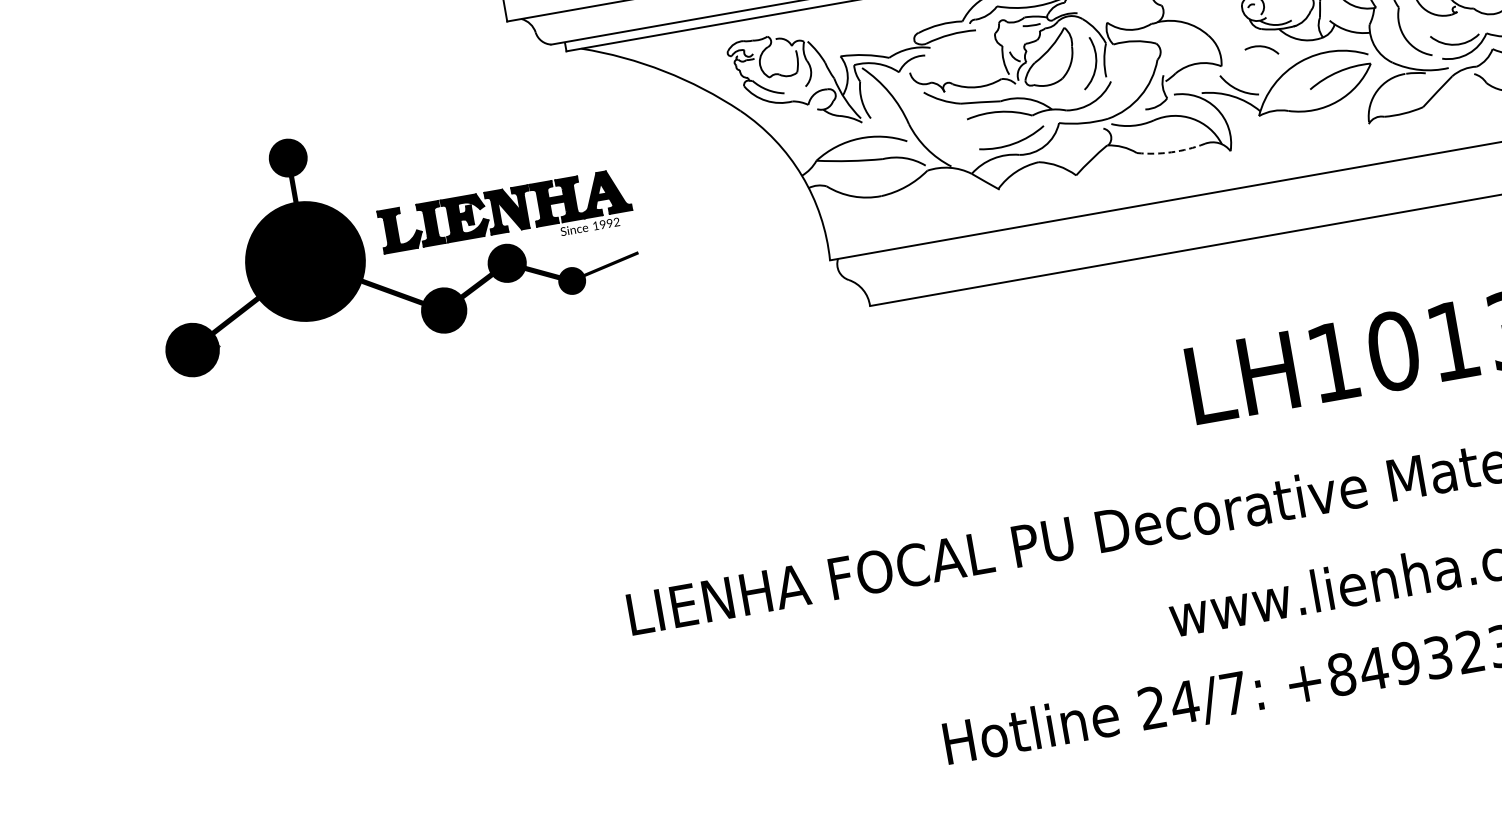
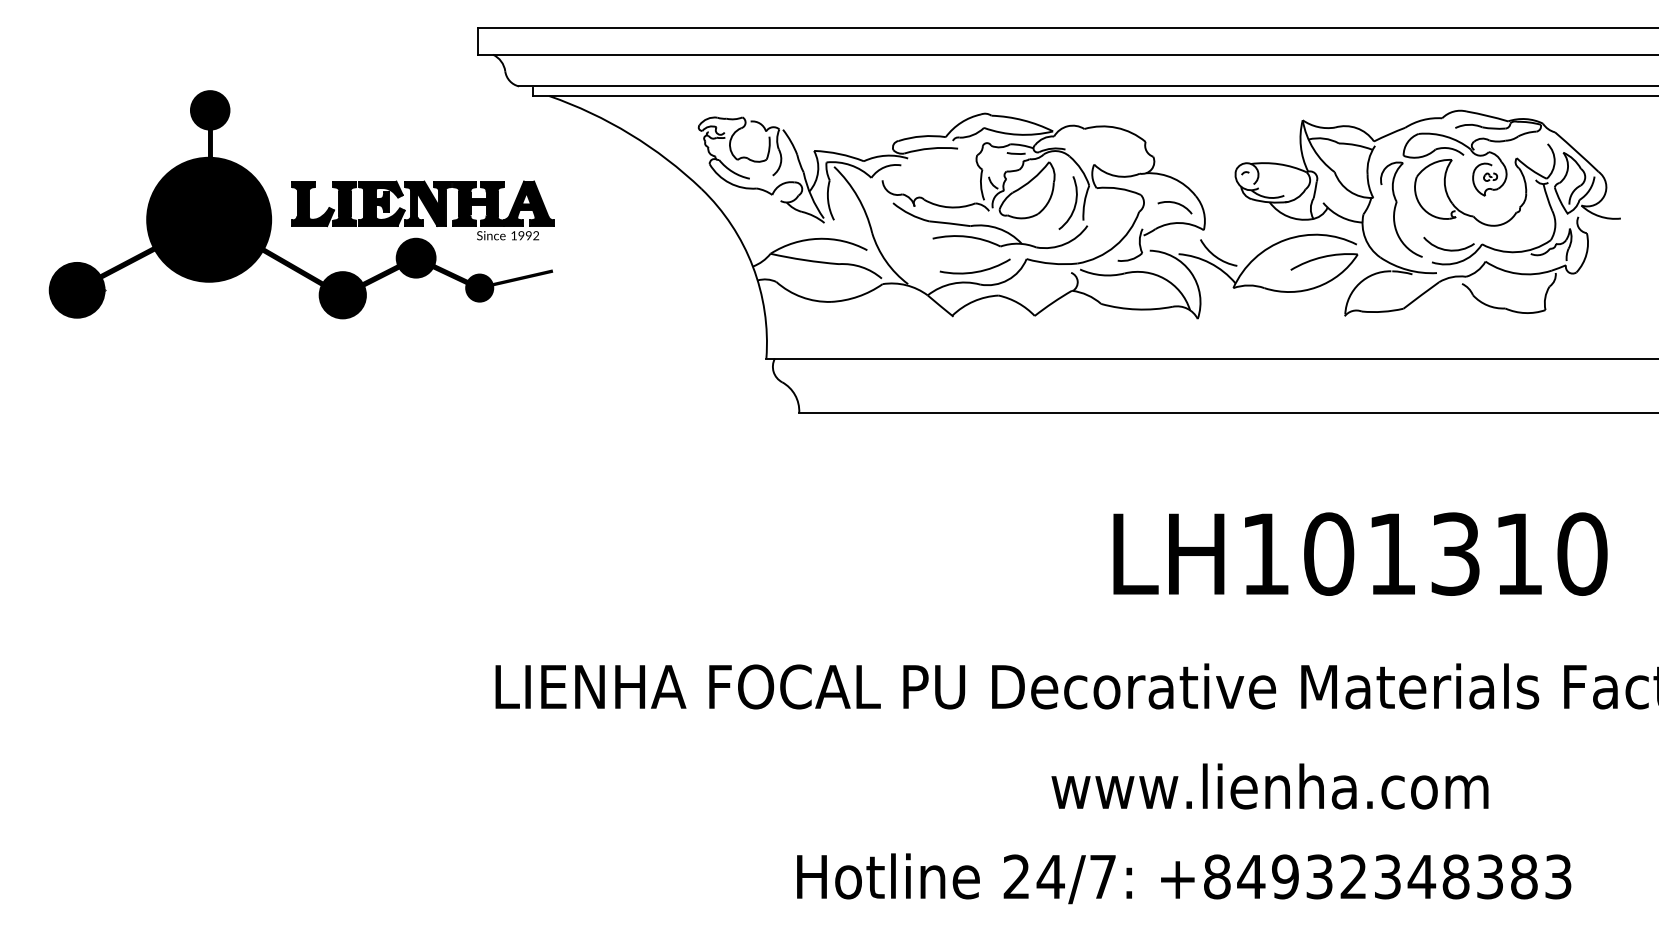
arc: (1262, 47) -> (1176, 204), moved
arc: (1171, 152) -> (1136, 309), dashed -> solid
part: (390, 231) -> (301, 204), moved

